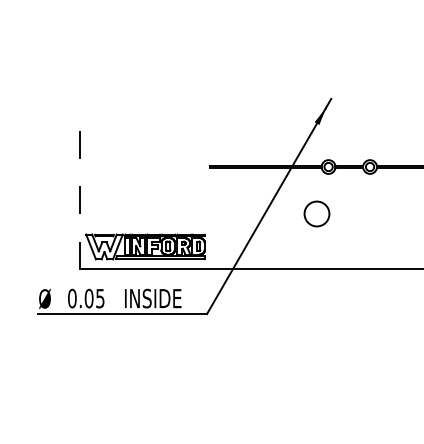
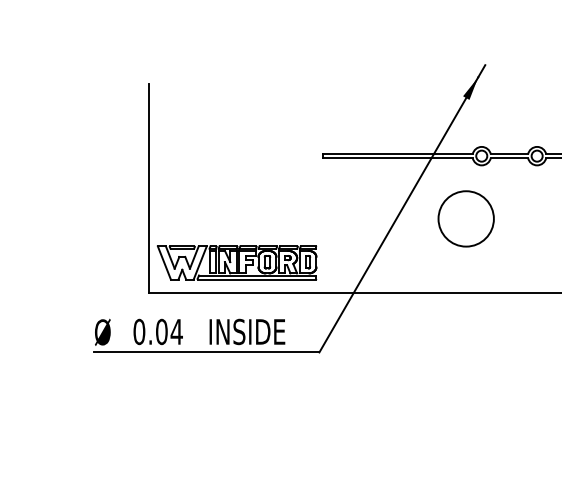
line: (79, 191) -> (148, 188), dashed -> solid
circle: (316, 213) -> (465, 218), size x1.67
text: (99, 298) -> (175, 331), 0.05 -> 0.04

